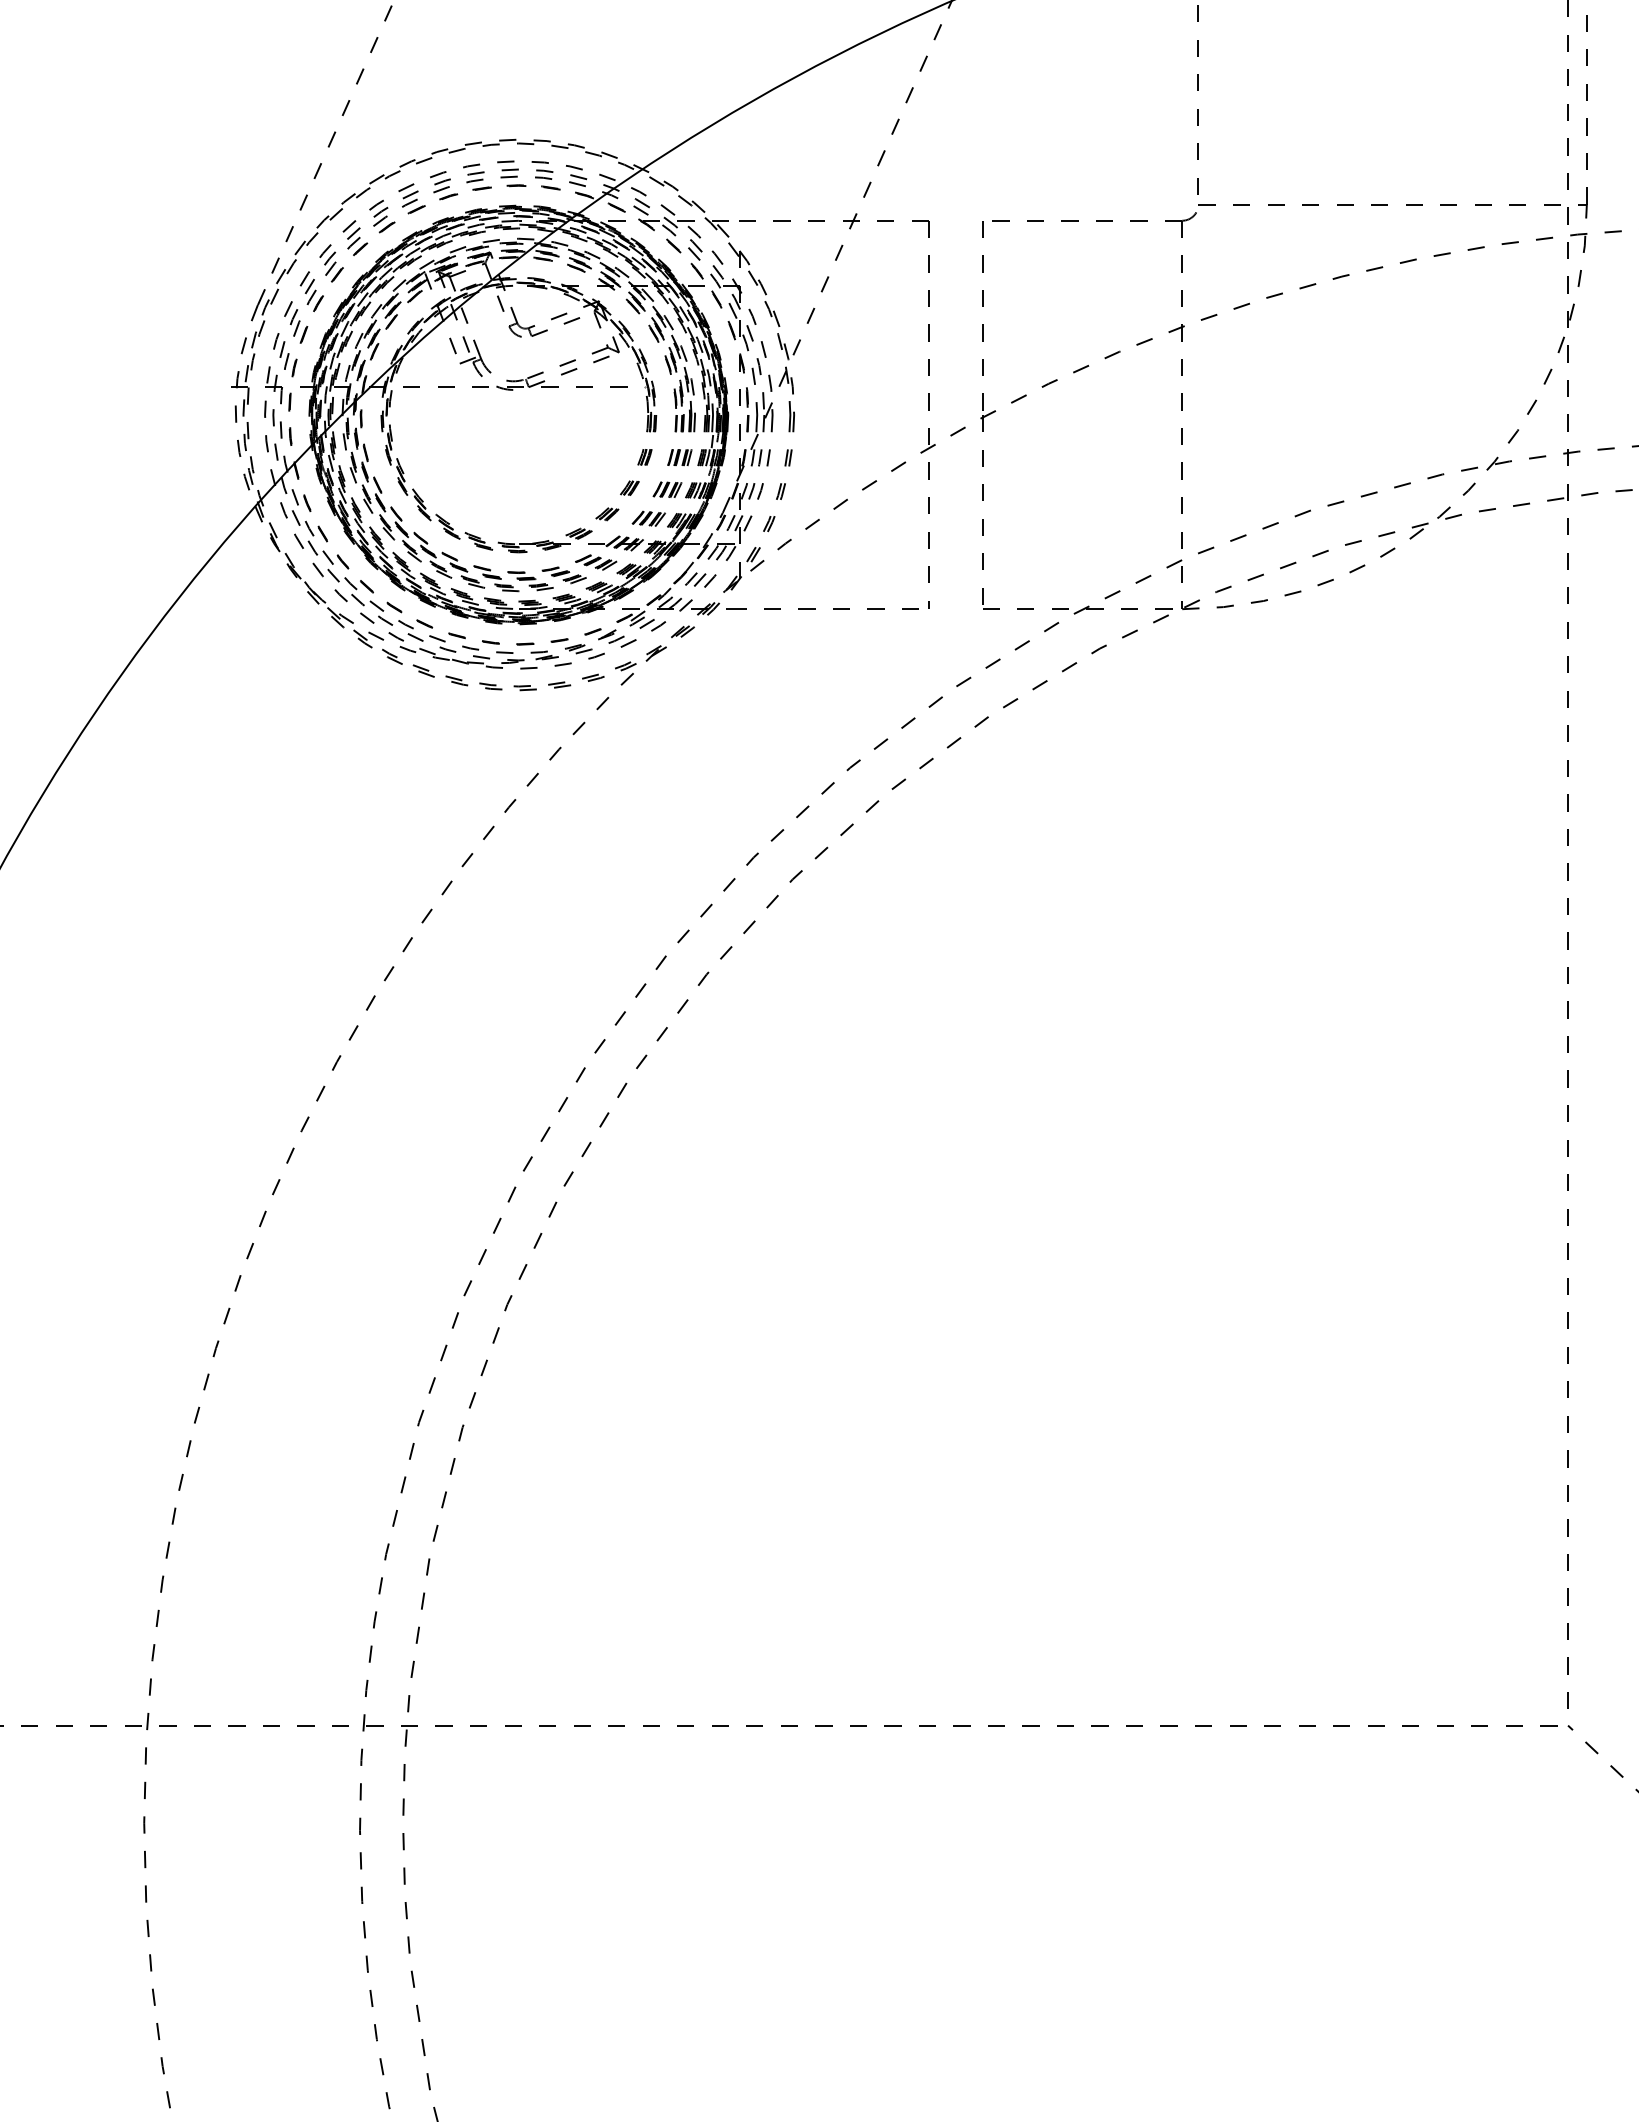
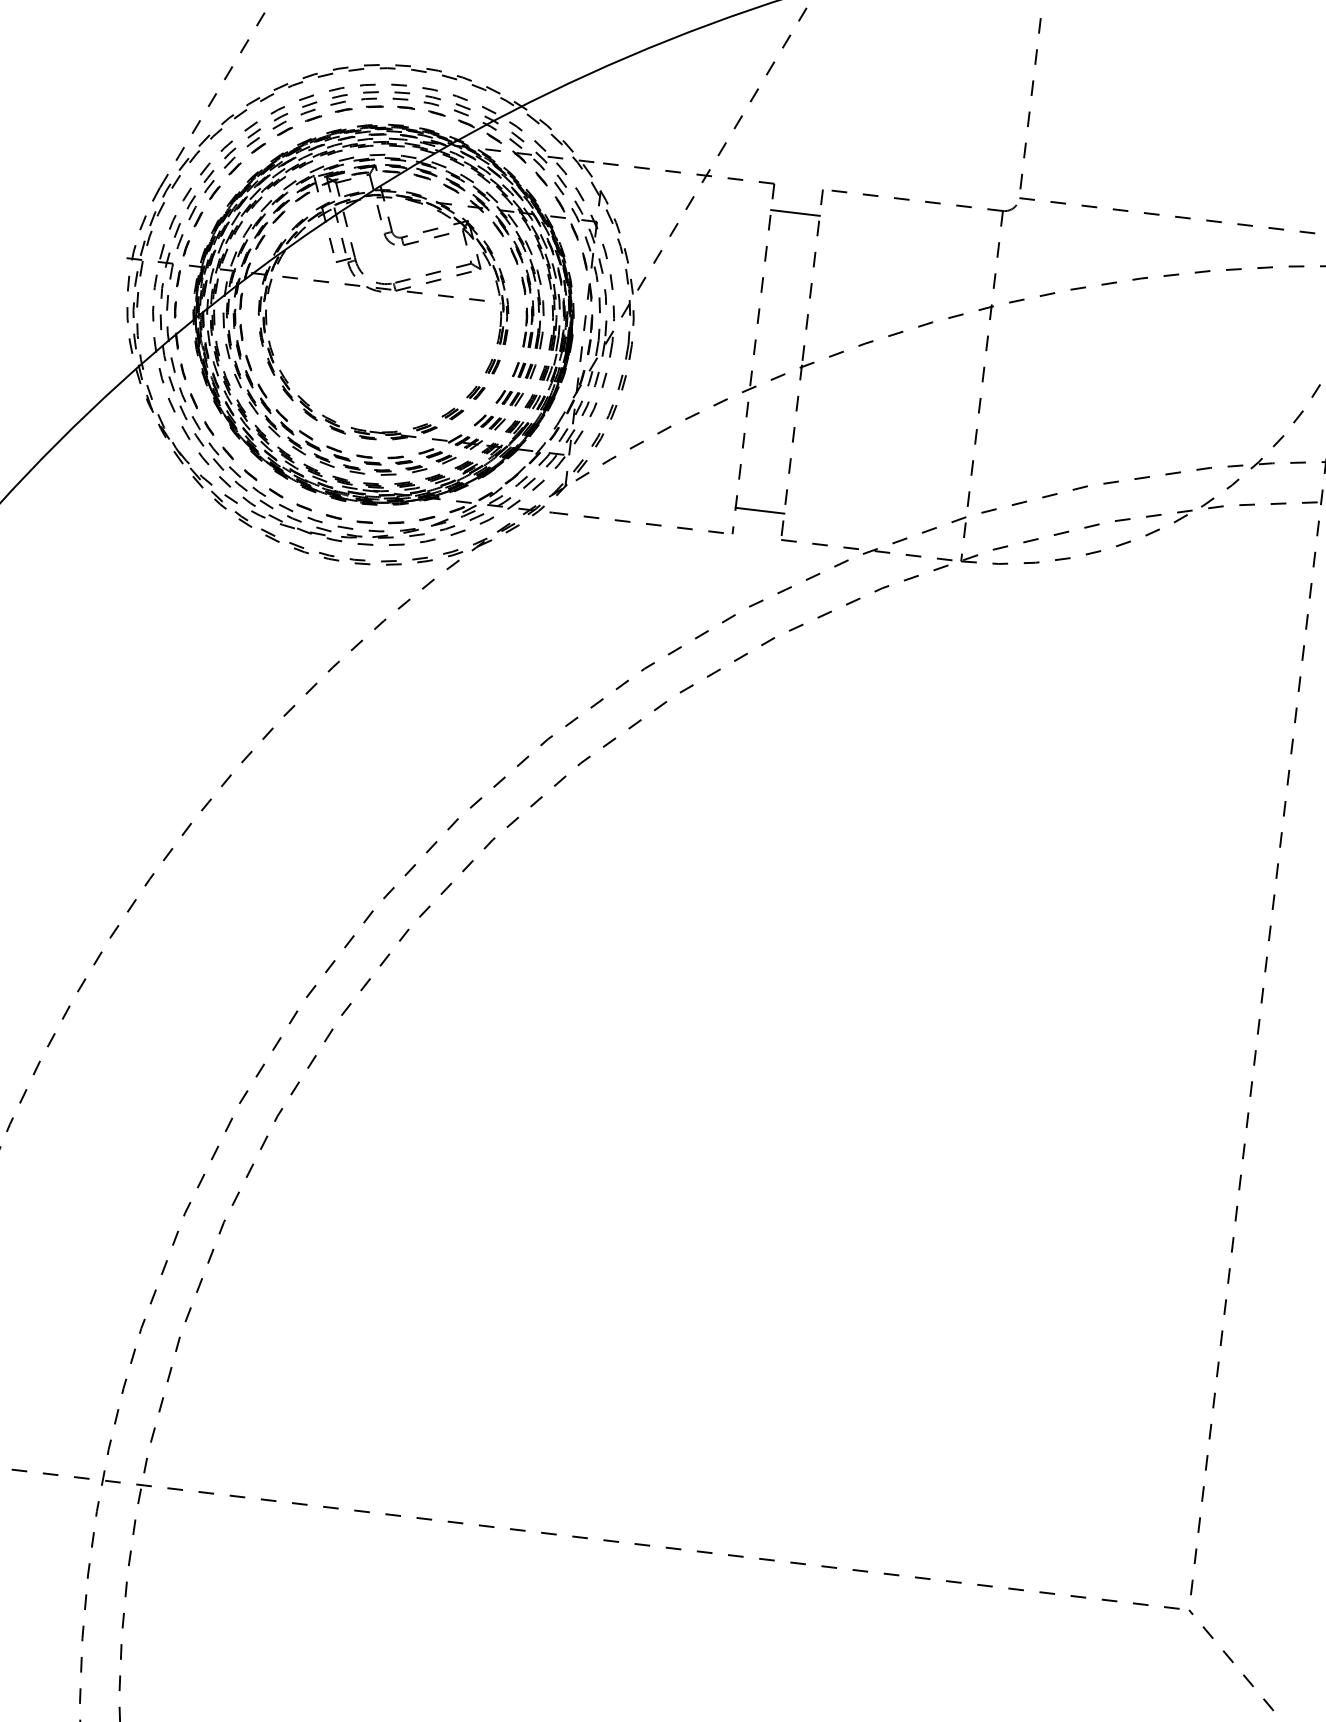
line: (955, 249) -> (795, 212), added
line: (955, 580) -> (759, 511), added

